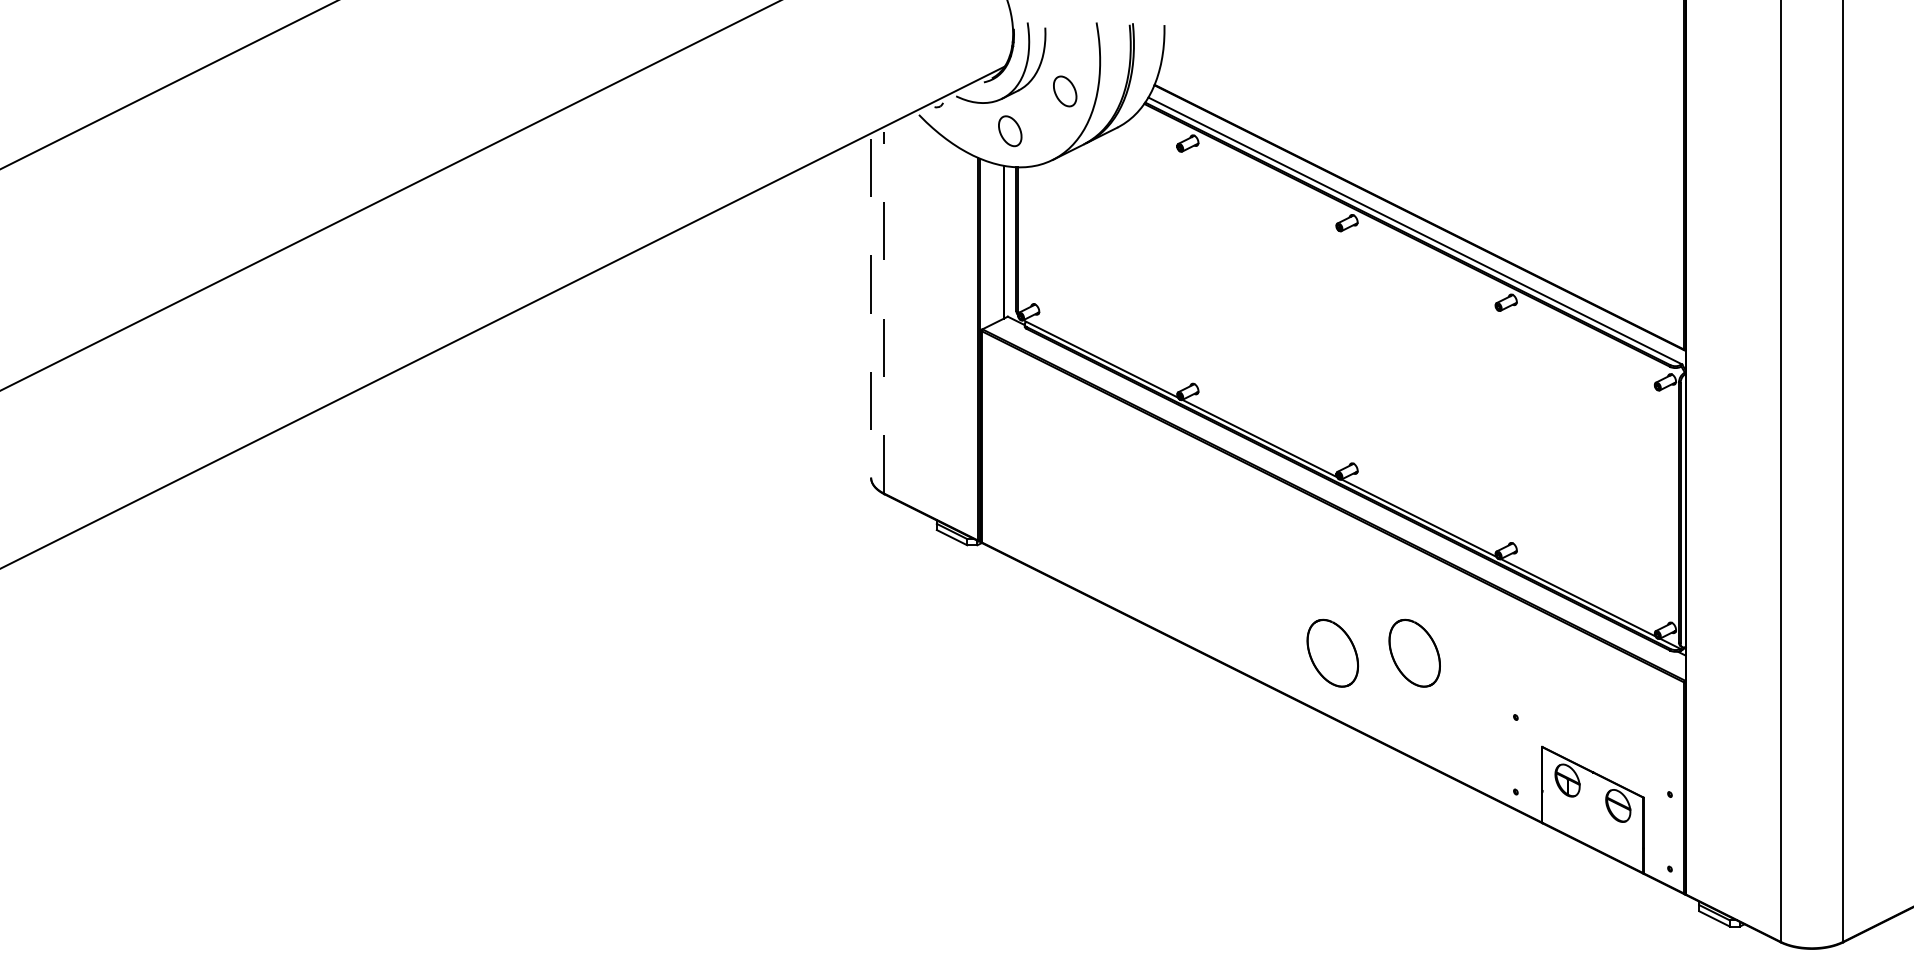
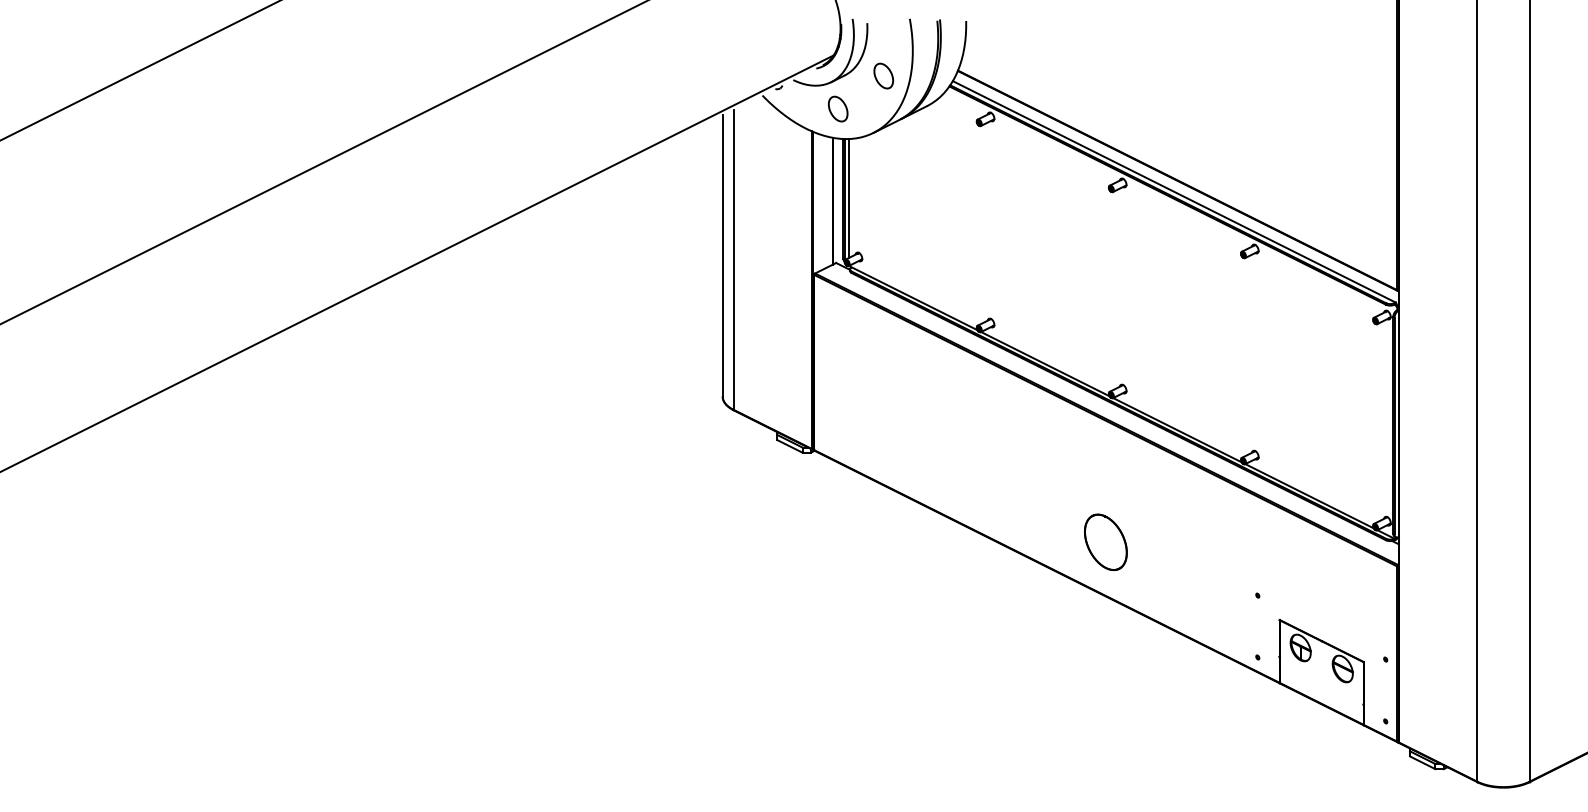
line: (1022, 238) -> (848, 198), added
line: (870, 308) -> (722, 256), dashed -> solid
line: (884, 312) -> (733, 259), dashed -> solid
part: (1414, 652) -> (1173, 541), removed

